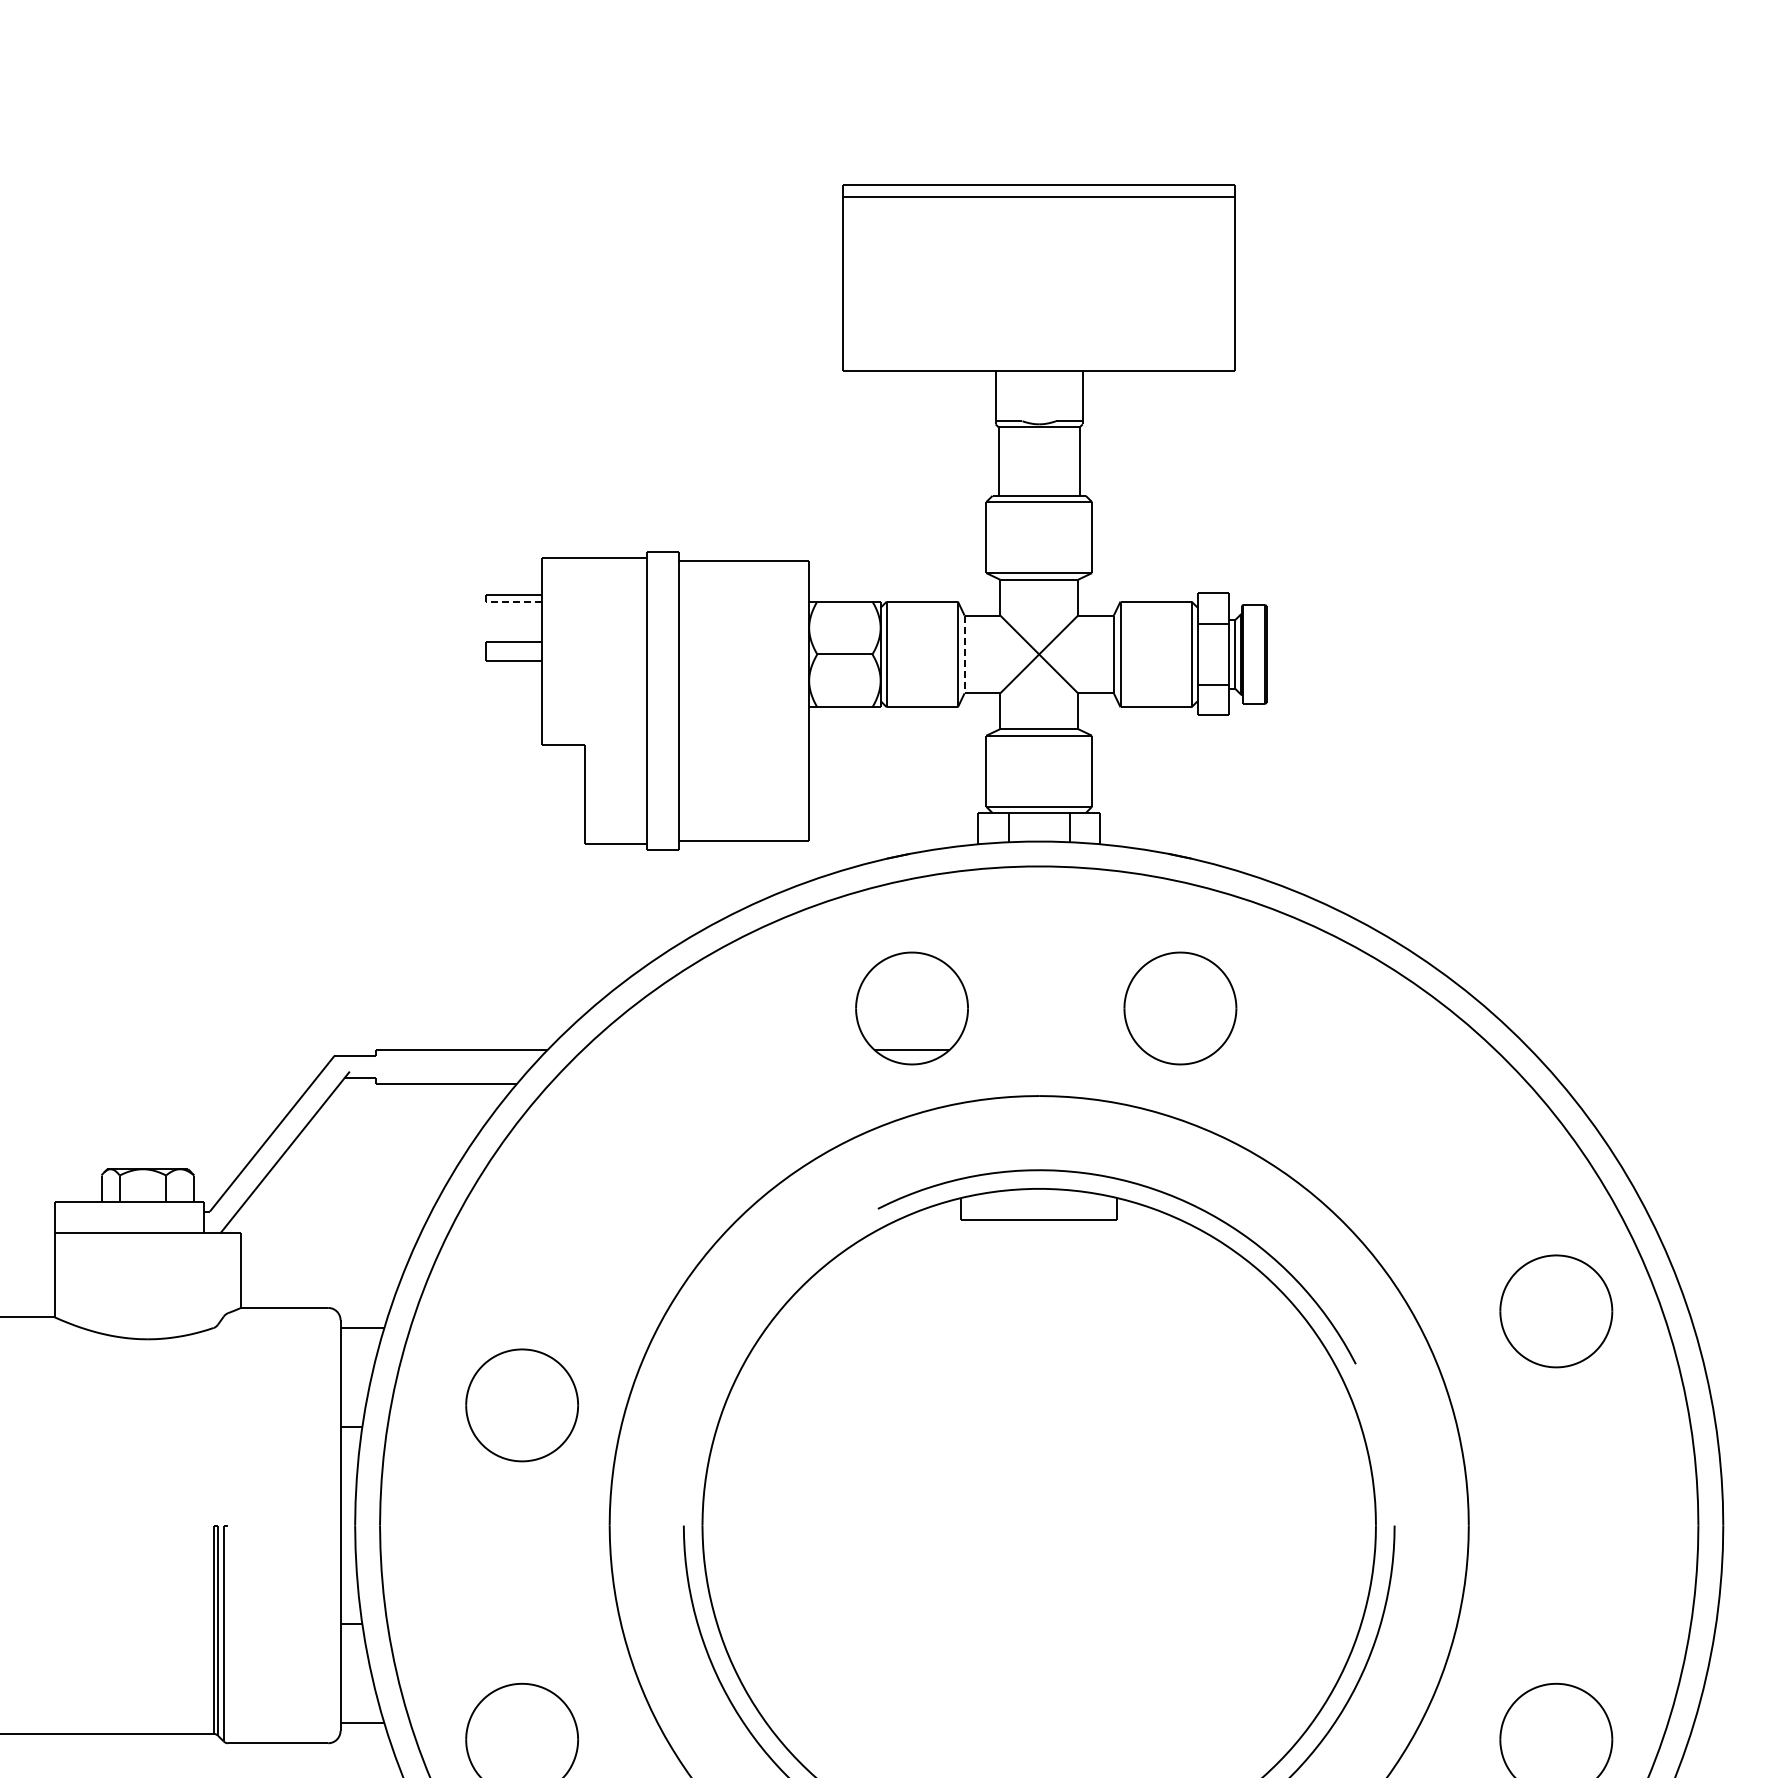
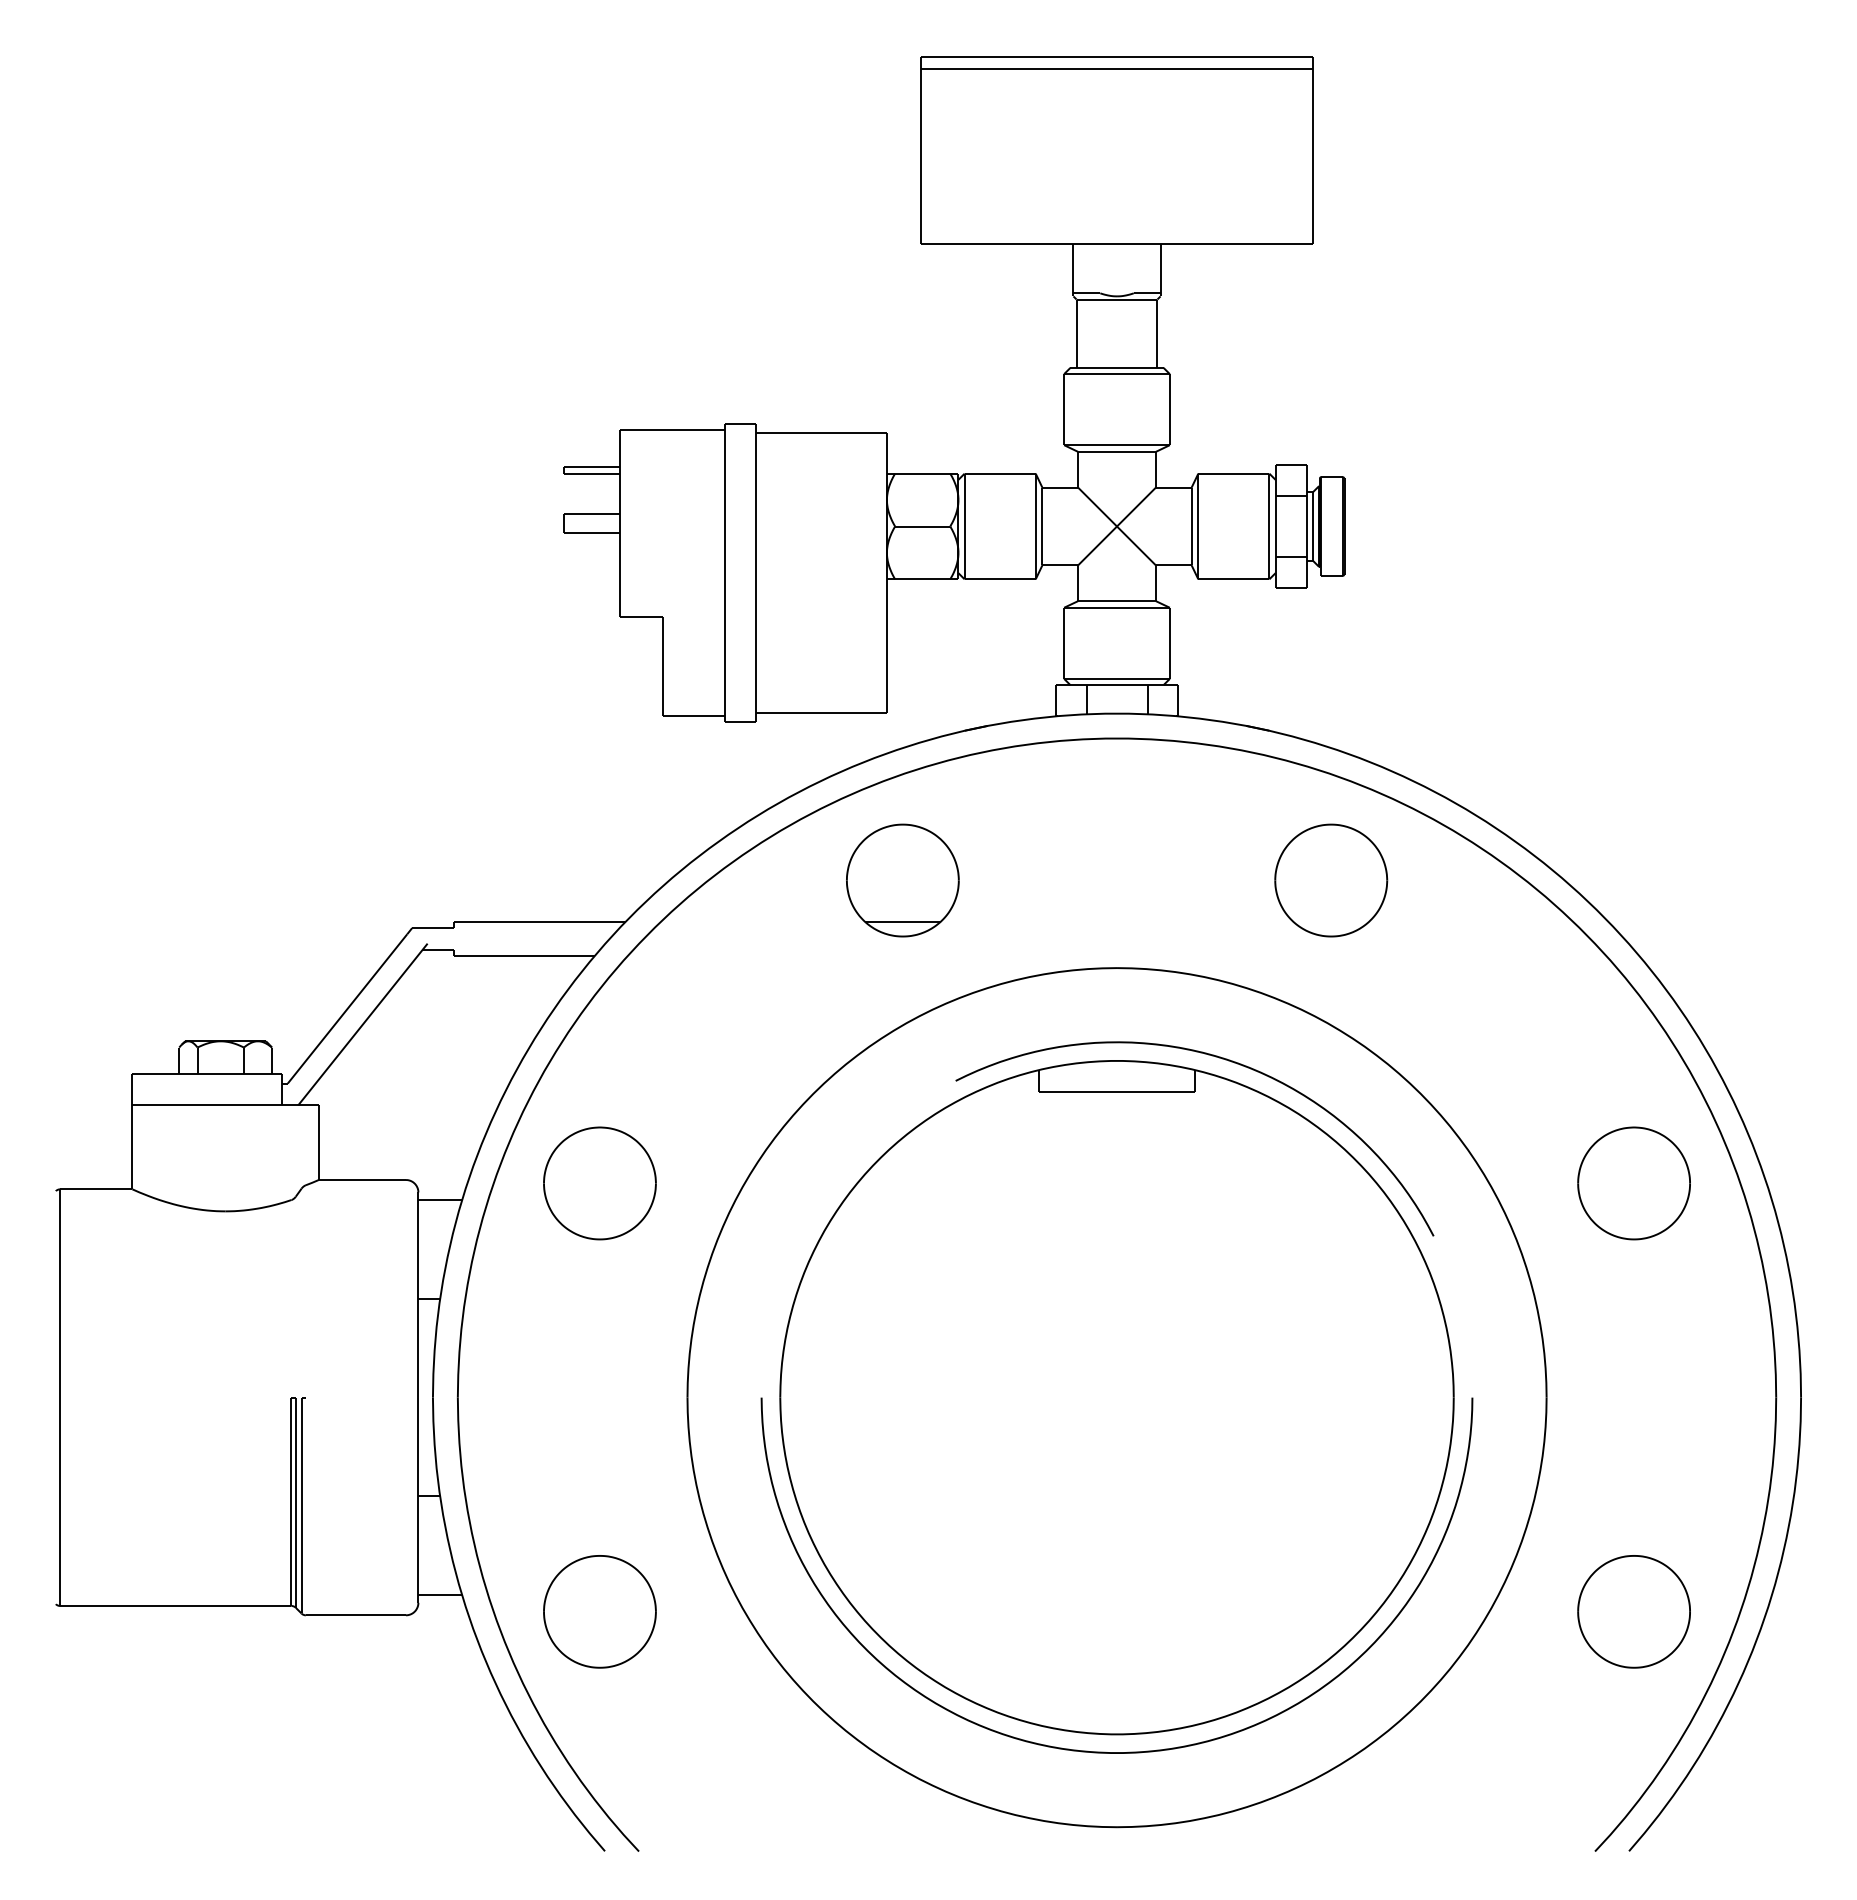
line: (513, 601) -> (591, 473), dashed -> solid
line: (964, 654) -> (1042, 526), dashed -> solid
part: (911, 1008) -> (902, 880), moved
part: (1180, 1008) -> (1331, 880), moved
part: (521, 1405) -> (599, 1183), moved

